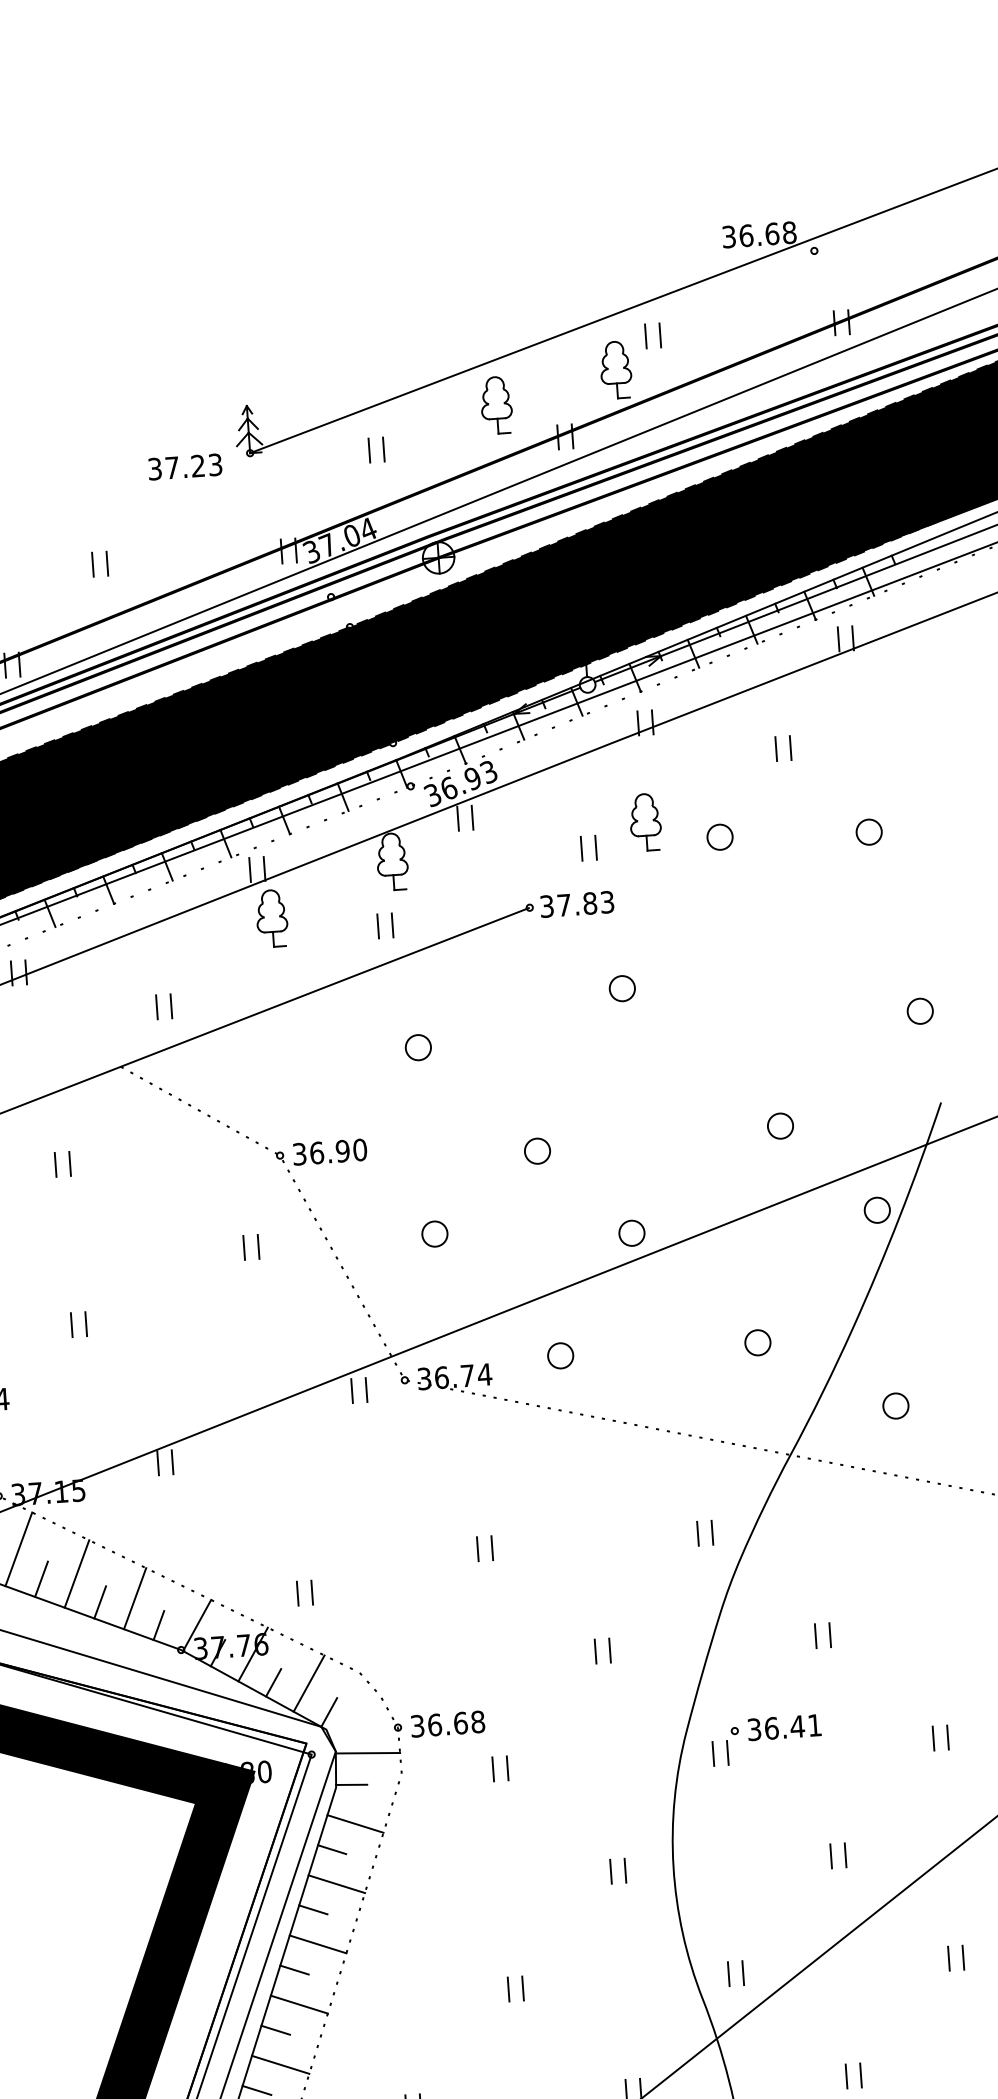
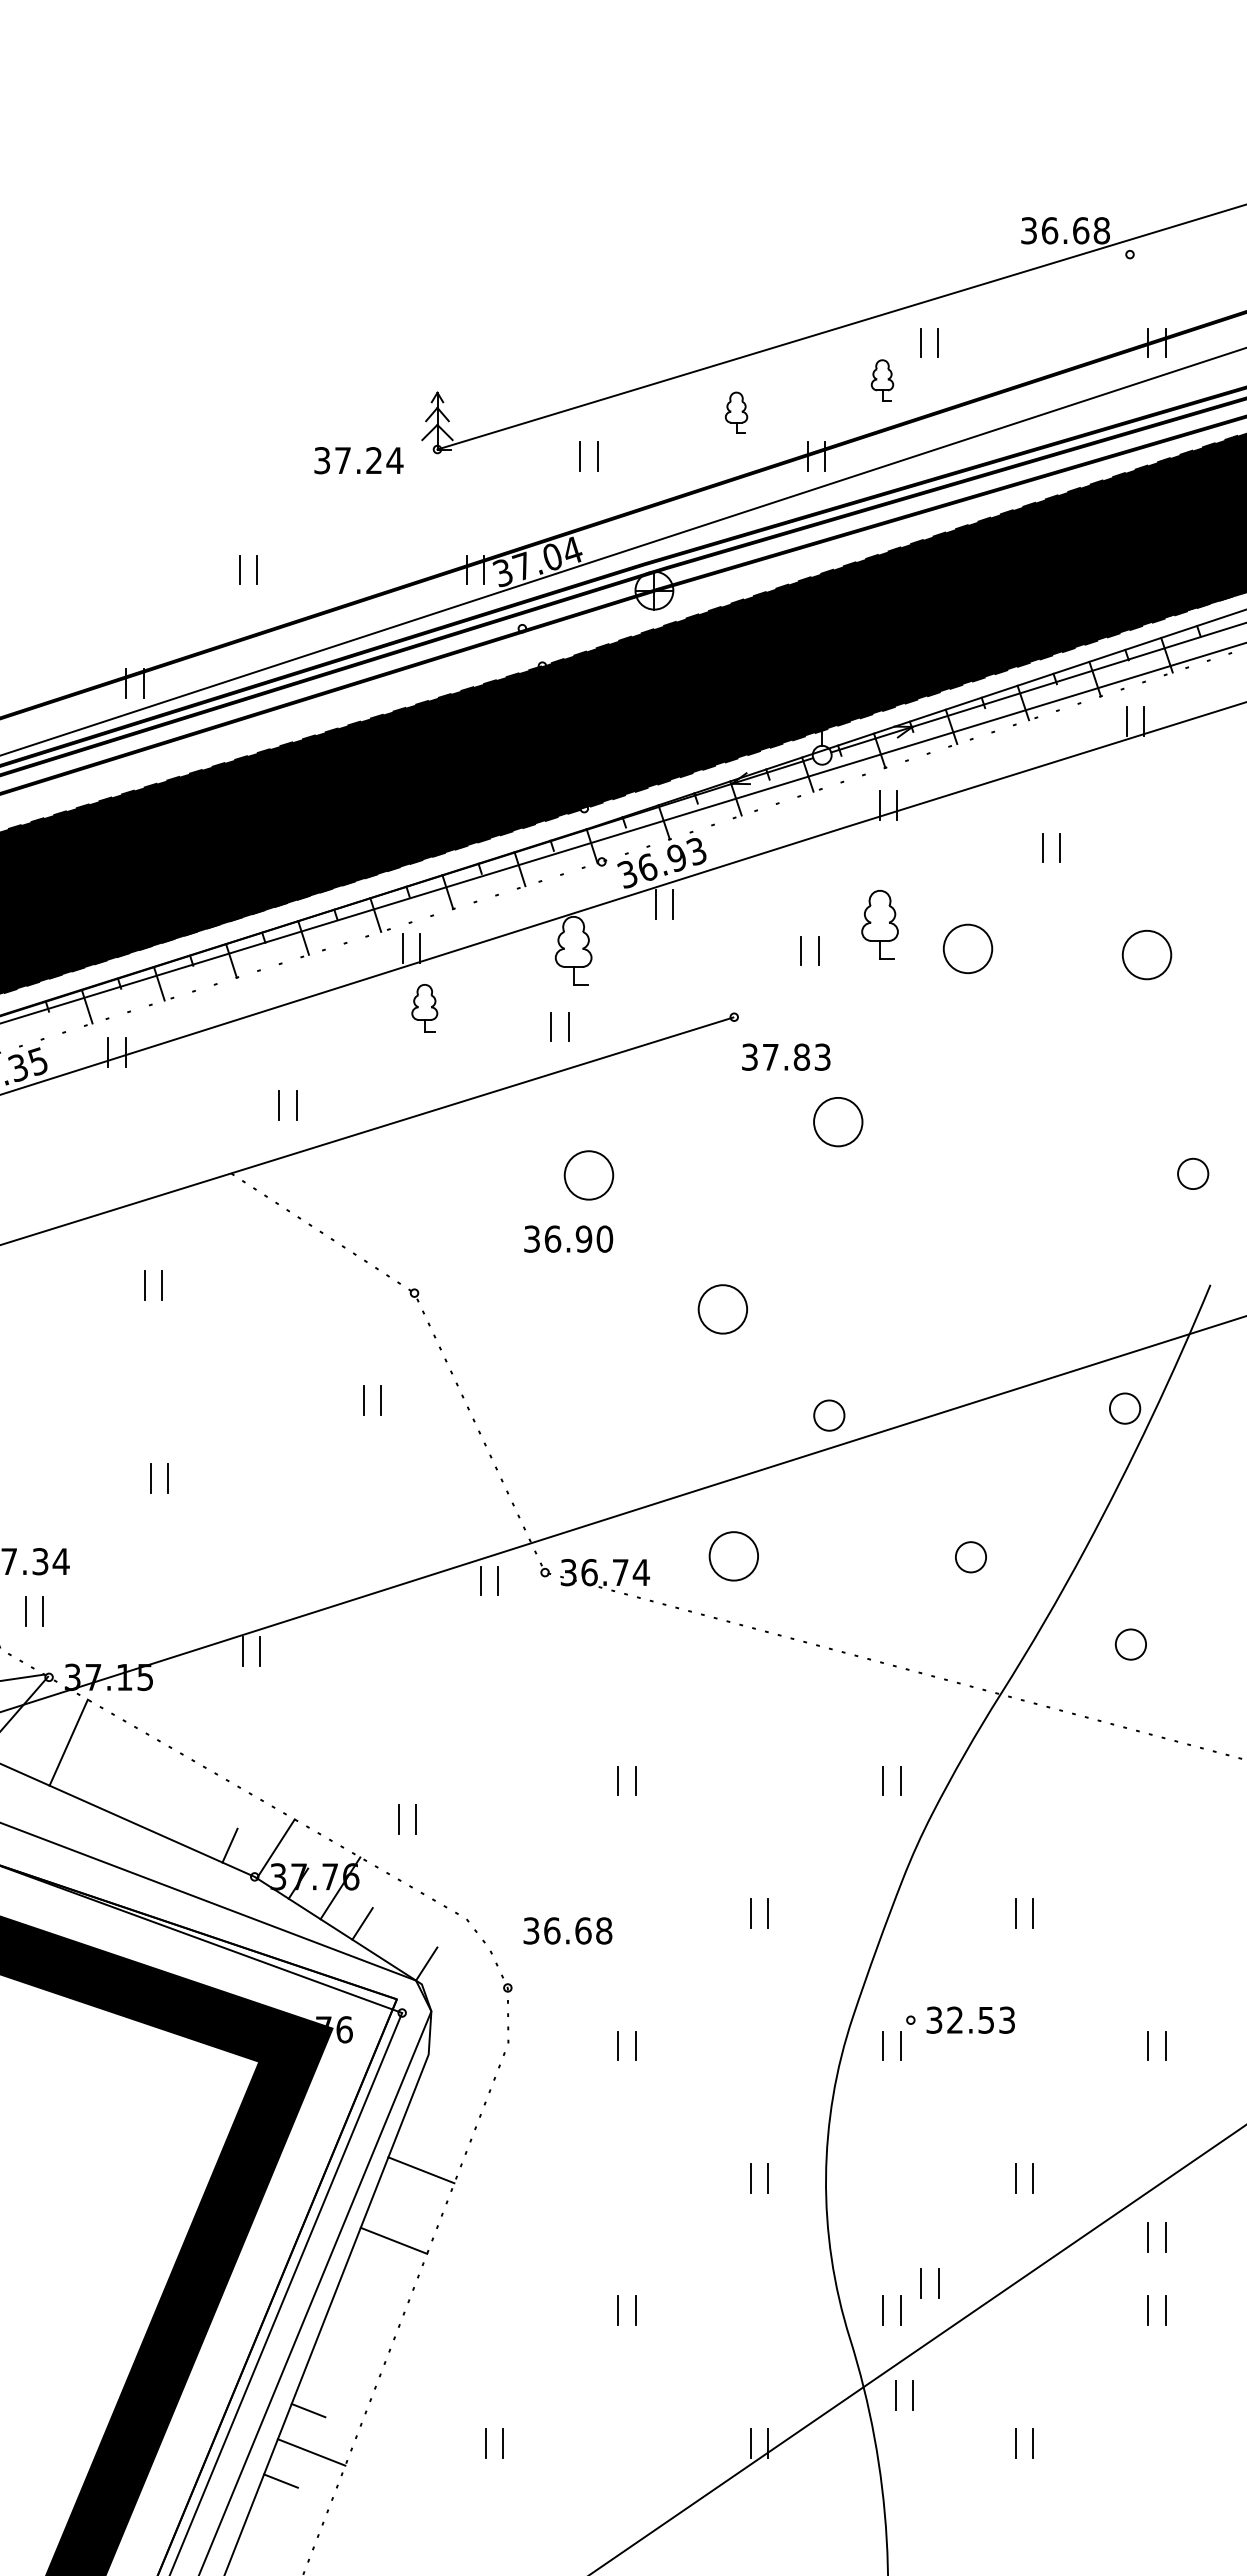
part: (615, 369) -> (882, 380), size x0.6
part: (496, 405) -> (736, 412), size x0.6
text: (215, 464) -> (394, 460), 37.23 -> 37.24
part: (868, 832) -> (1146, 955), size x1.6
part: (719, 837) -> (967, 948), size x1.6
text: (577, 903) -> (786, 1056), moved
part: (271, 918) -> (424, 1008), size x0.7
part: (622, 988) -> (838, 1121), size x1.6
part: (418, 1047) -> (589, 1175), size x1.6
part: (780, 1125) -> (1016, 1299), removed
text: (329, 1151) -> (568, 1238), moved
part: (537, 1151) -> (723, 1309), size x1.6
part: (435, 1234) -> (593, 1400), removed
part: (560, 1355) -> (733, 1556), size x1.6
line: (76, 1573) -> (135, 1776), removed
line: (41, 1579) -> (93, 1780), removed
line: (134, 1598) -> (203, 1811), removed
line: (100, 1601) -> (161, 1812), removed
line: (308, 1683) -> (404, 1927), removed
text: (447, 1723) -> (567, 1930), moved
text: (792, 1726) -> (980, 2019), 36.41 -> 32.53
line: (367, 1752) -> (469, 2015), removed
text: (248, 1772) -> (325, 2029), 37.80 -> 50.76
line: (351, 1784) -> (447, 2052), removed
line: (355, 1823) -> (448, 2099), removed
line: (331, 1849) -> (418, 2128), removed
part: (944, 1897) -> (1148, 2237), added
line: (312, 1909) -> (390, 2198), removed
part: (758, 1949) -> (921, 2283), added
line: (294, 1970) -> (363, 2269), removed
line: (299, 2004) -> (366, 2311), removed
line: (275, 2029) -> (335, 2339), removed
part: (744, 2043) -> (896, 2395), added
line: (280, 2064) -> (338, 2381), removed

